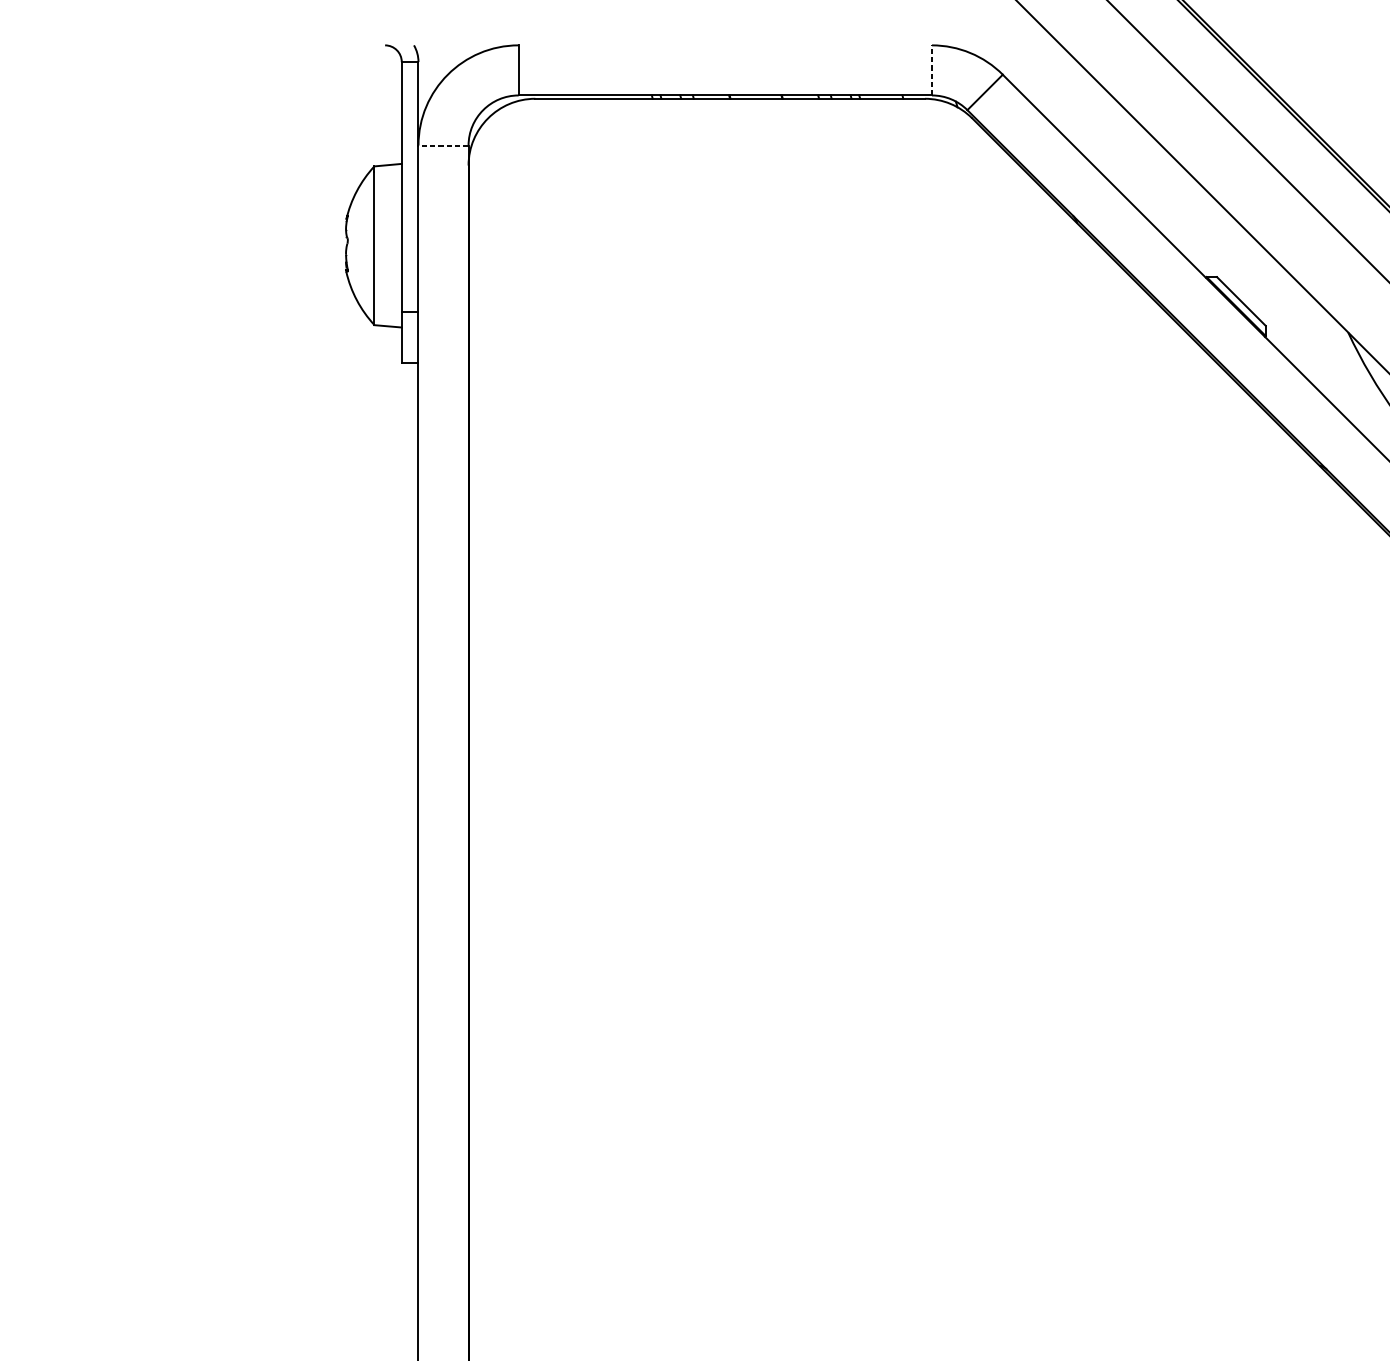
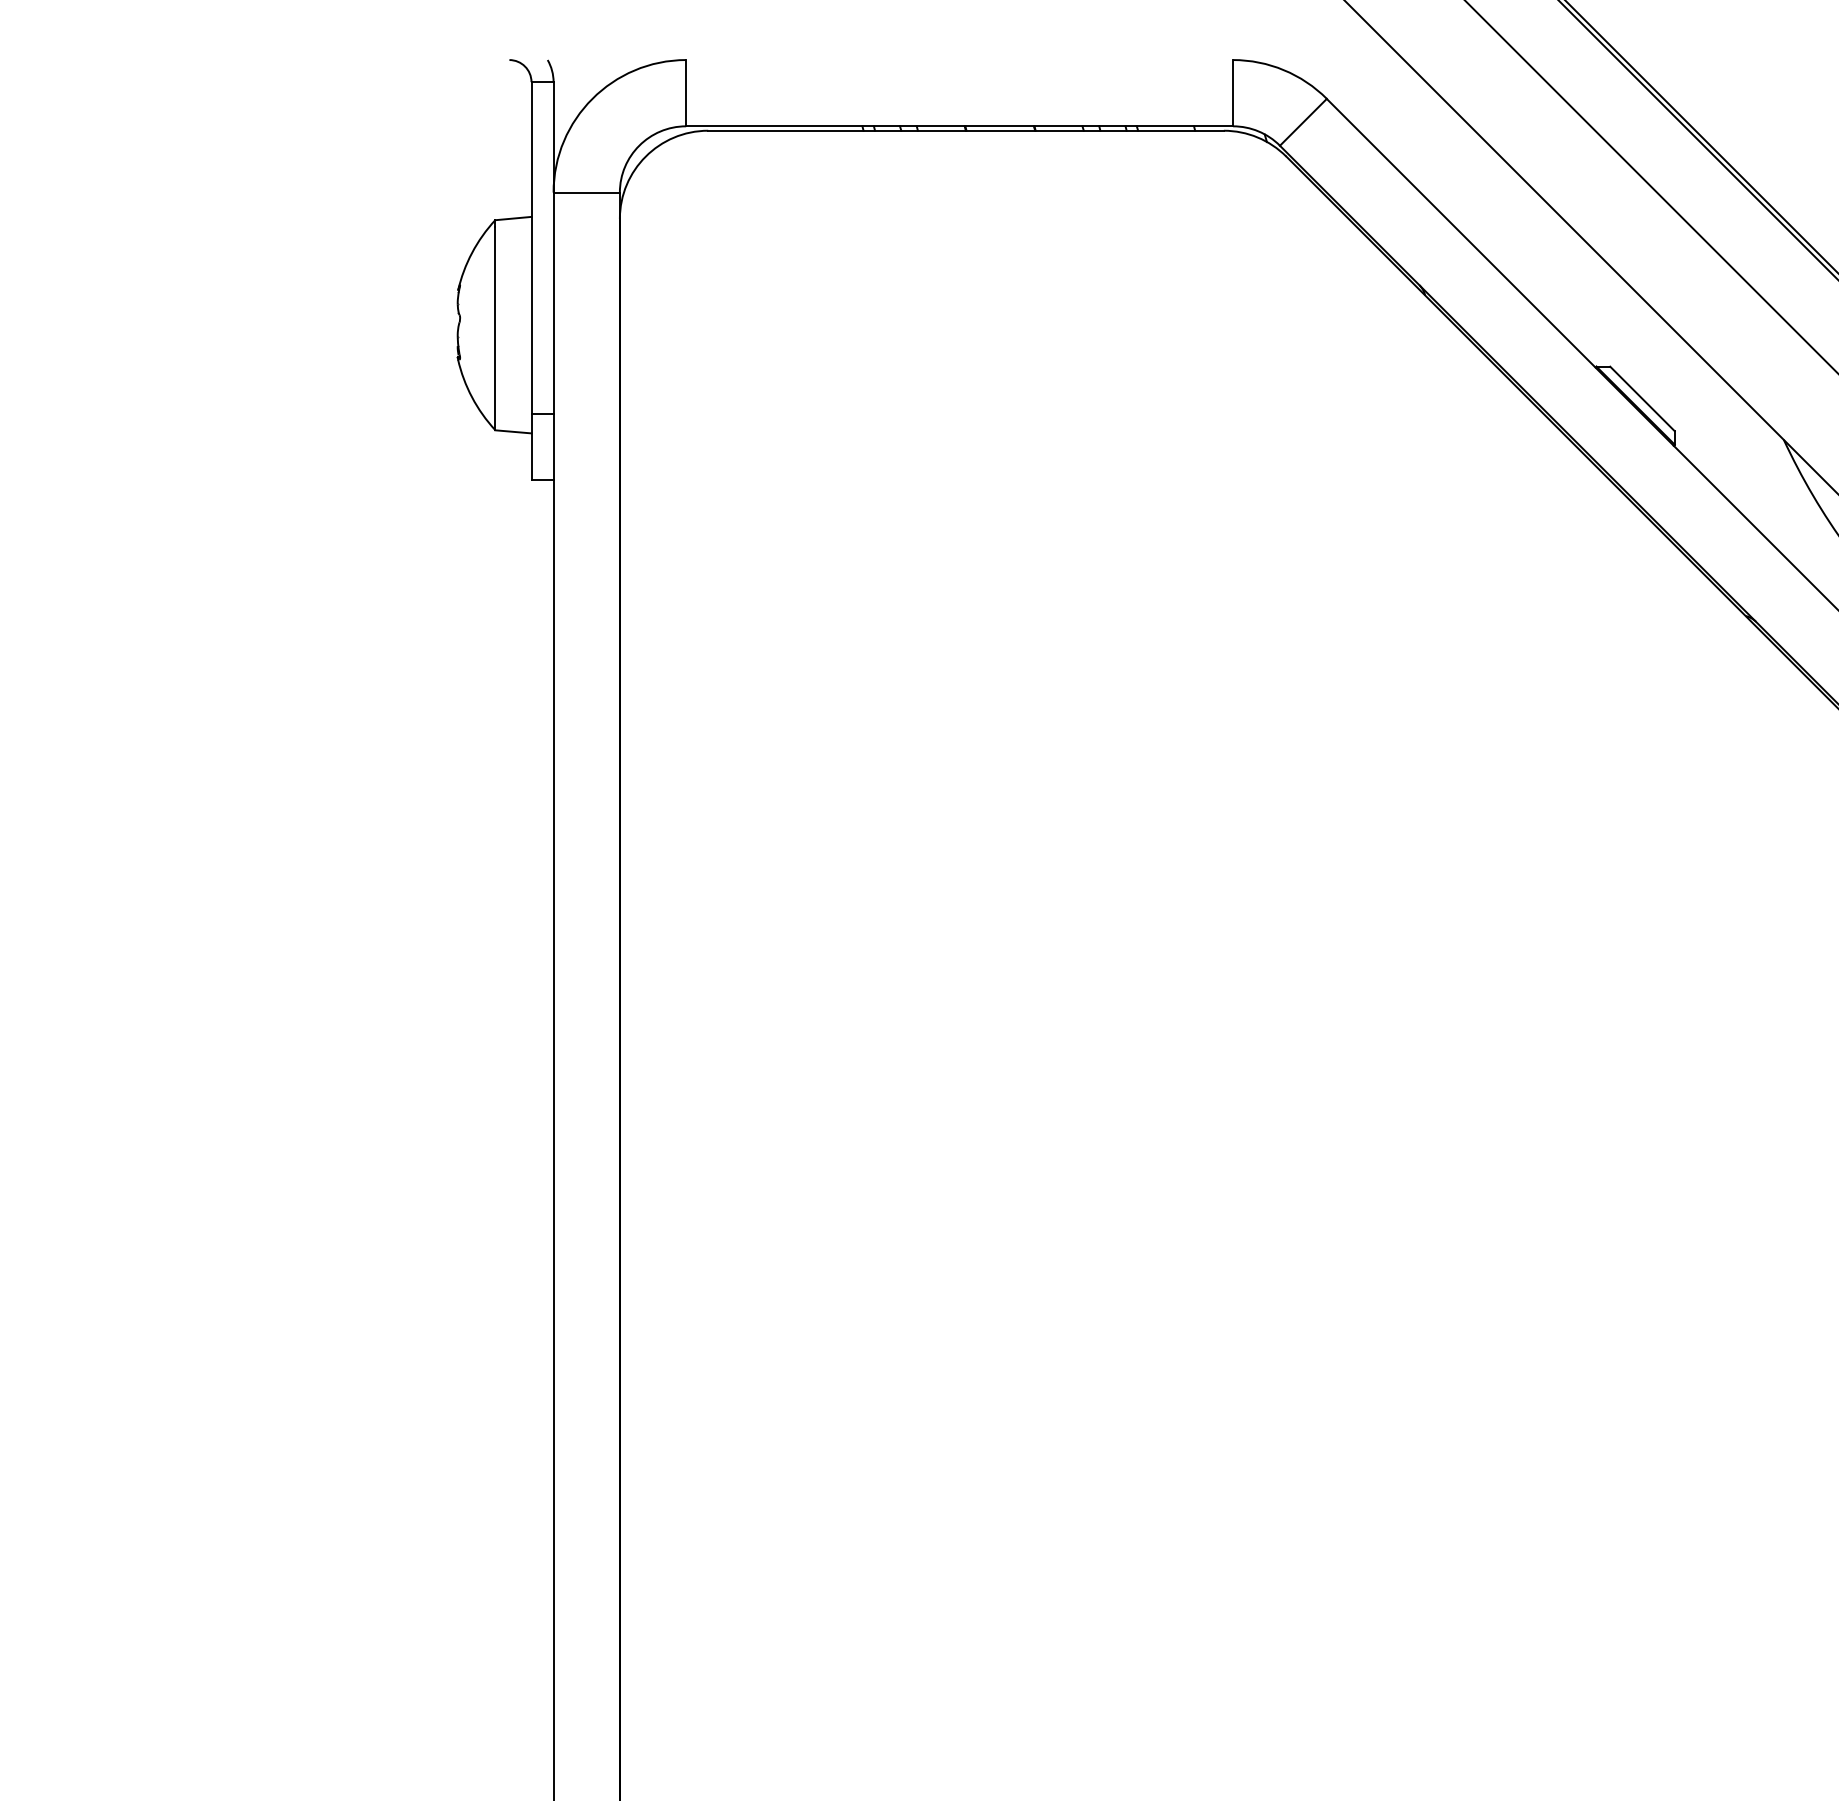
line: (932, 69) -> (1233, 92), dashed -> solid
line: (443, 145) -> (586, 192), dashed -> solid

